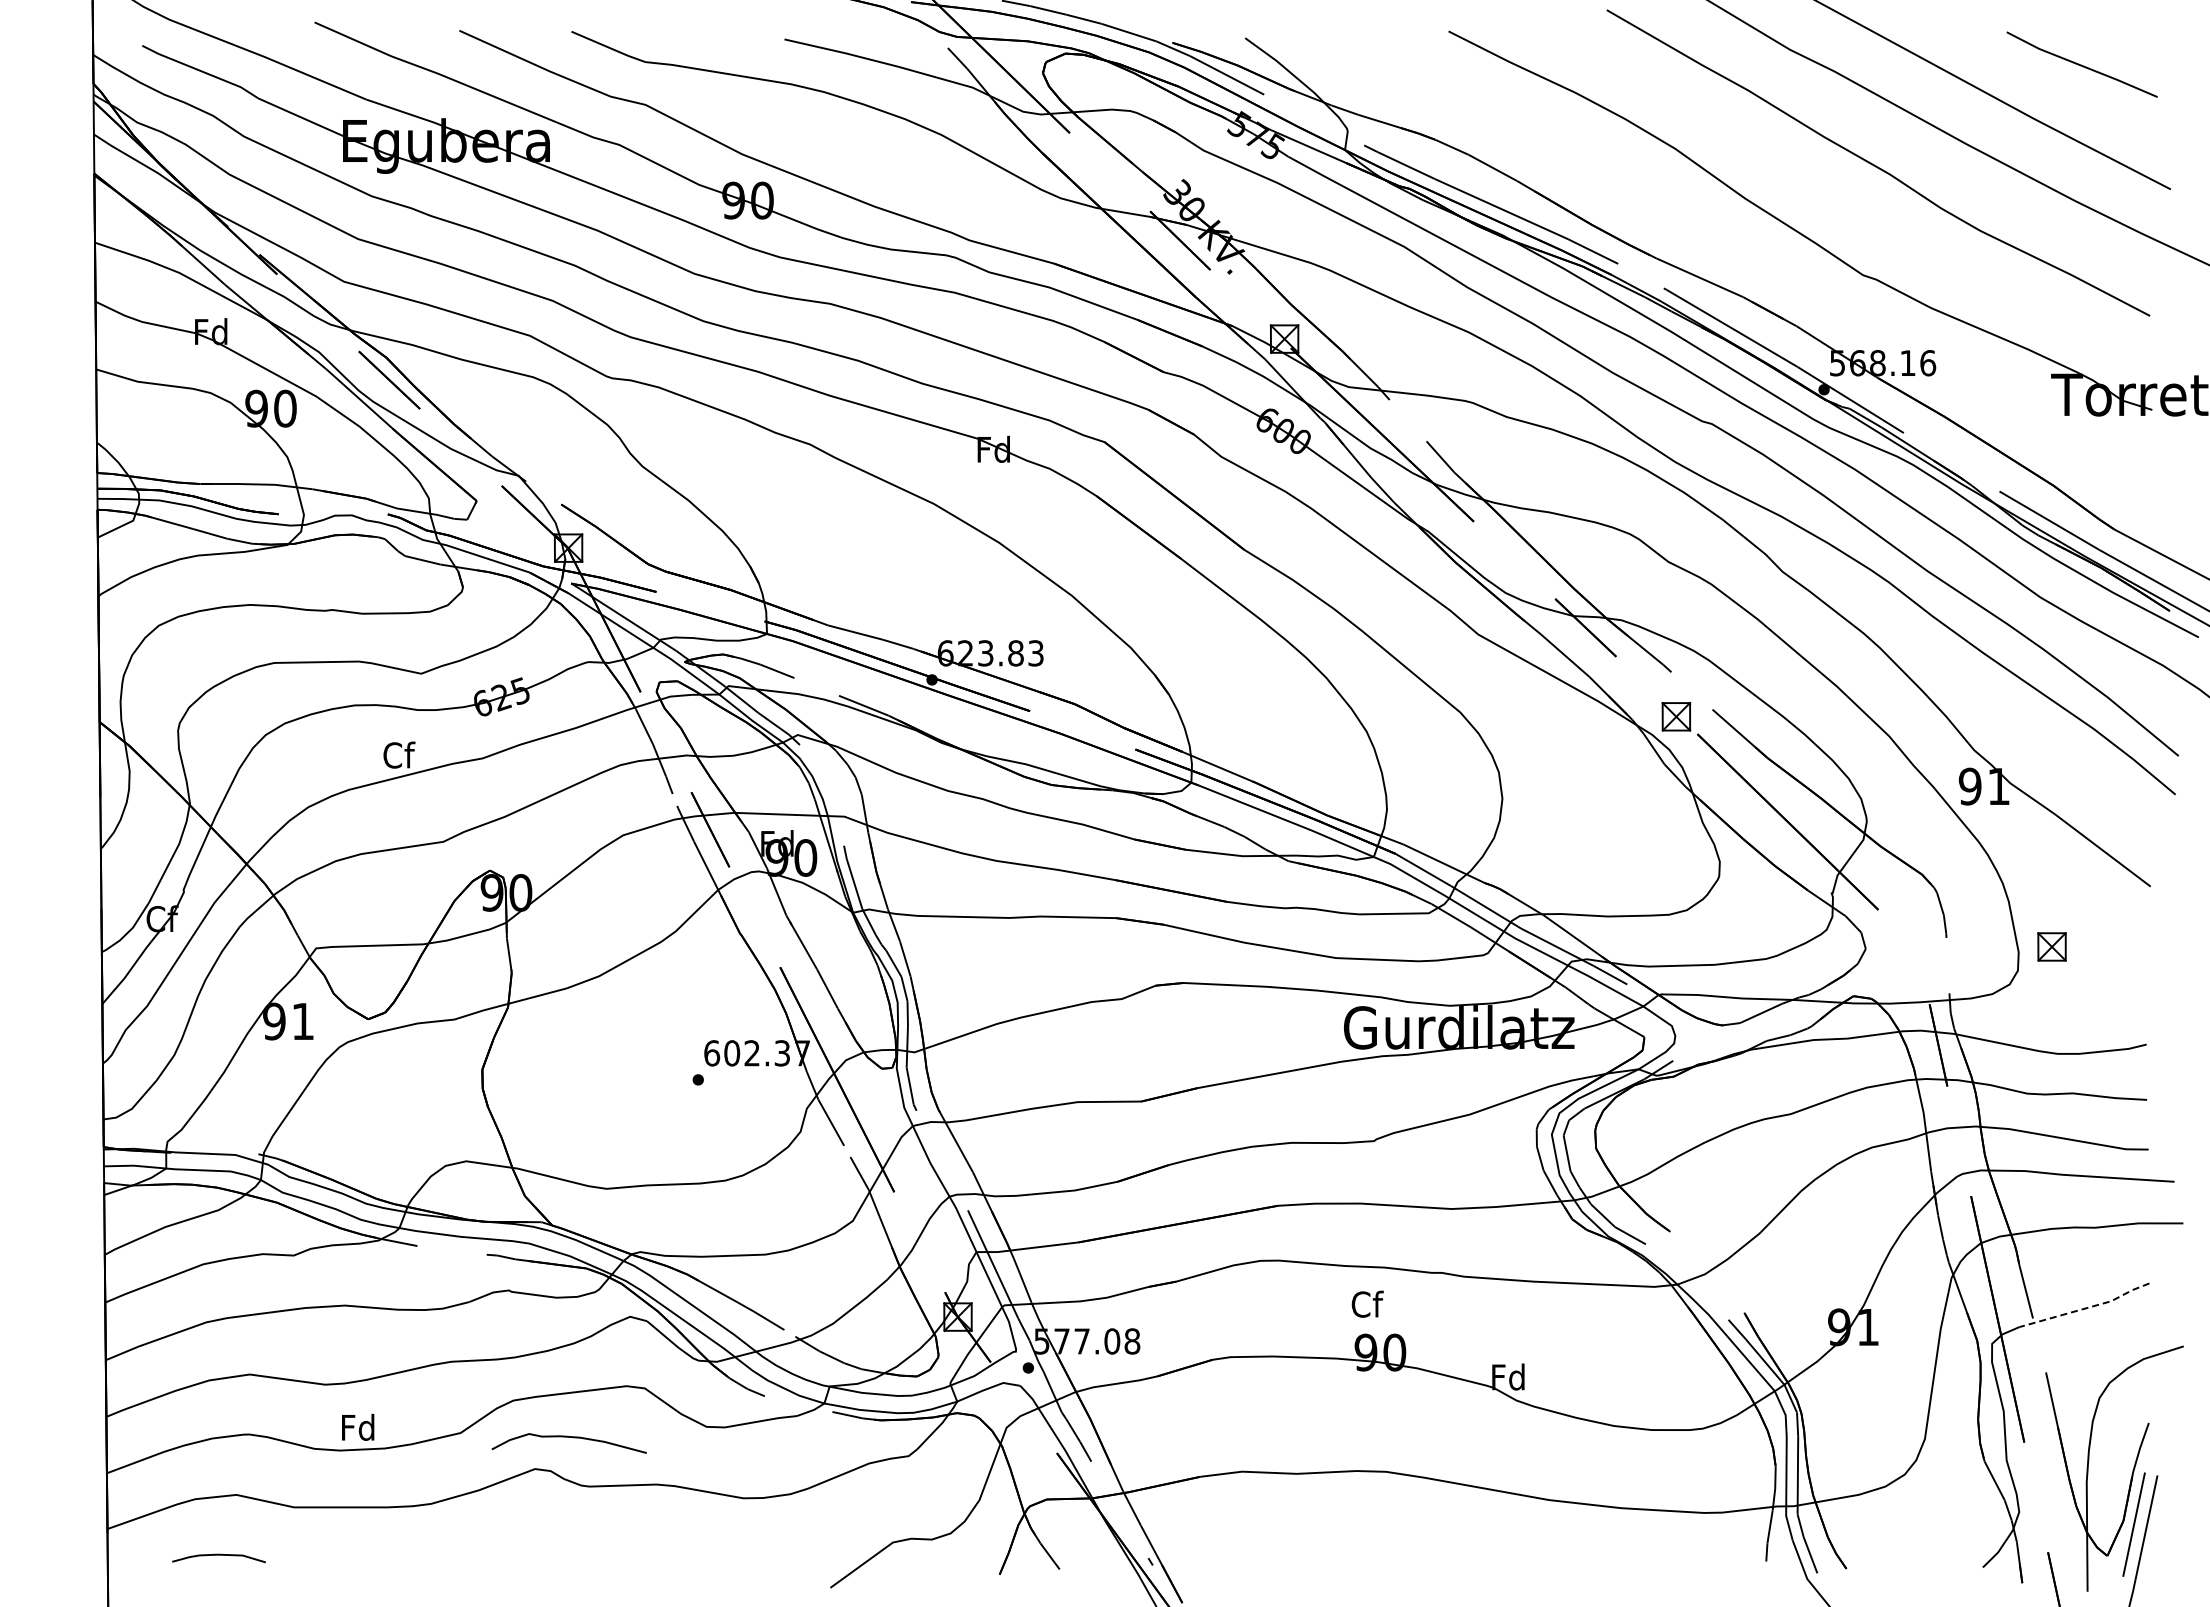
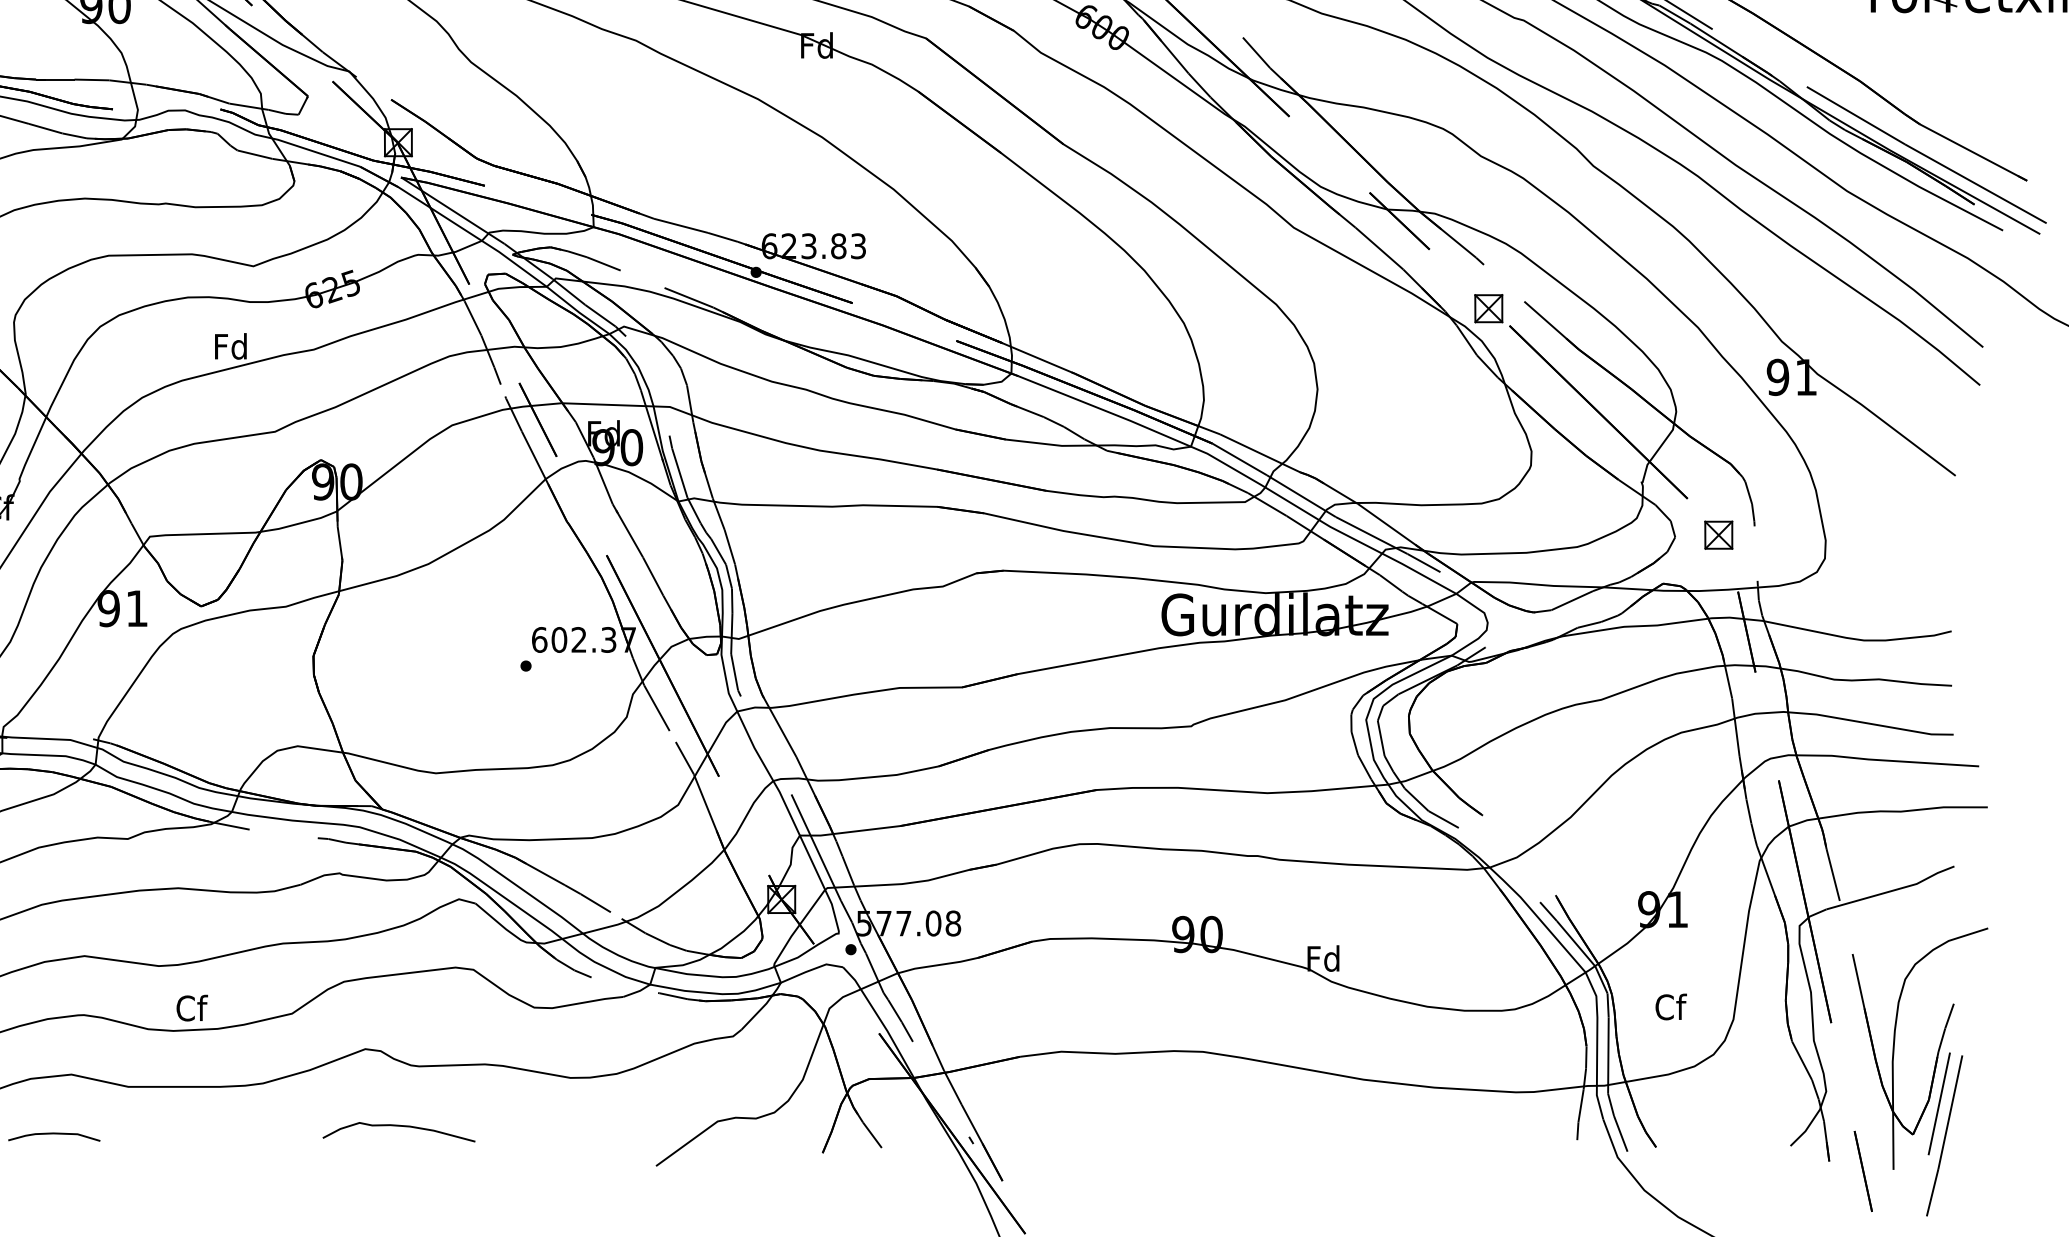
text: (398, 754) -> (230, 345), Cf -> Fd
part: (2051, 946) -> (1718, 534), moved
text: (1367, 1303) -> (1671, 1006), moved
line: (2086, 1308) -> (1892, 891), dashed -> solid
text: (358, 1426) -> (191, 1007), Fd -> Cf
curve: (568, 1437) -> (398, 1126), moved

